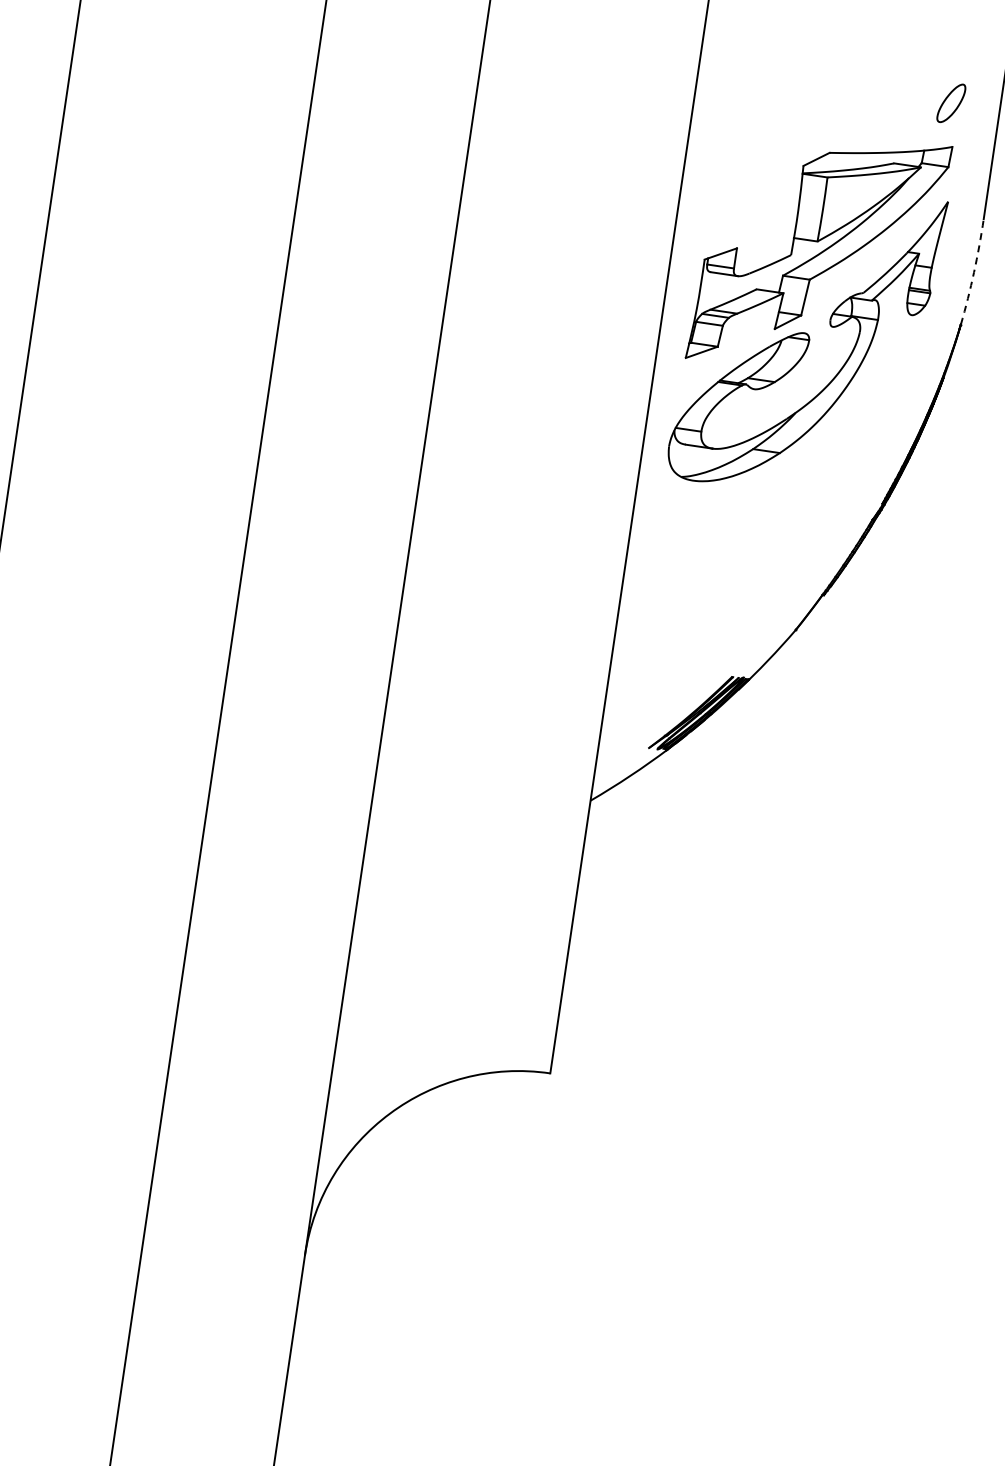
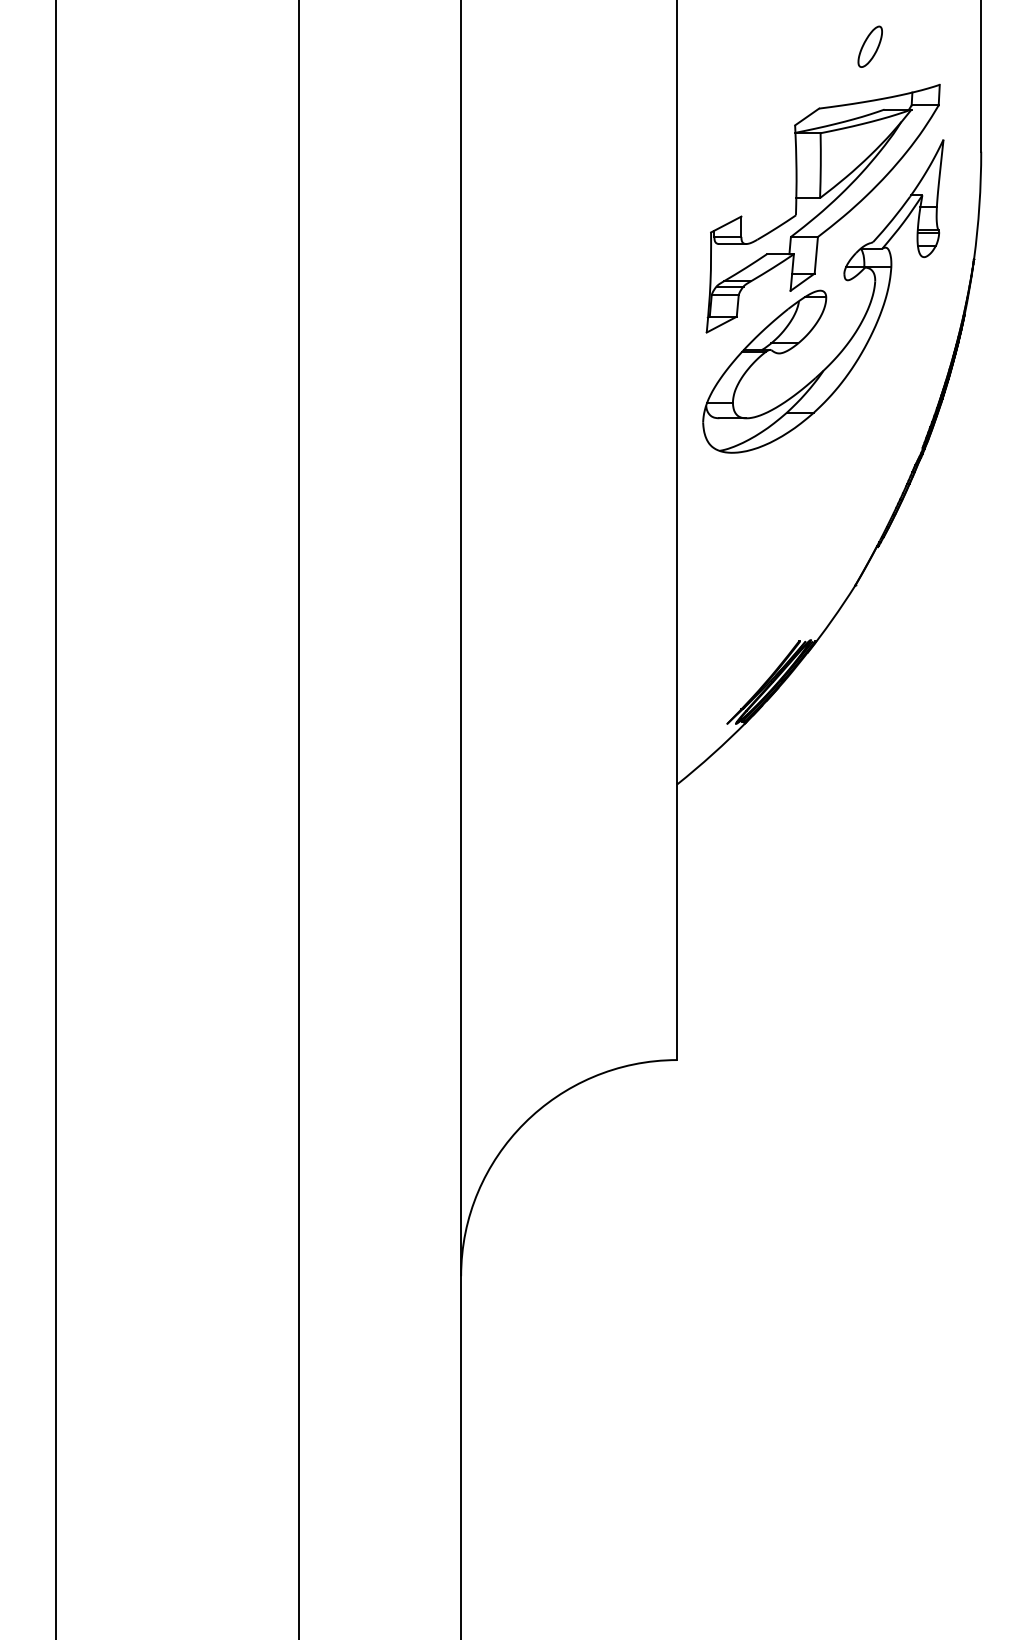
part: (950, 102) -> (869, 46), moved
arc: (974, 272) -> (979, 205), dashed -> solid

